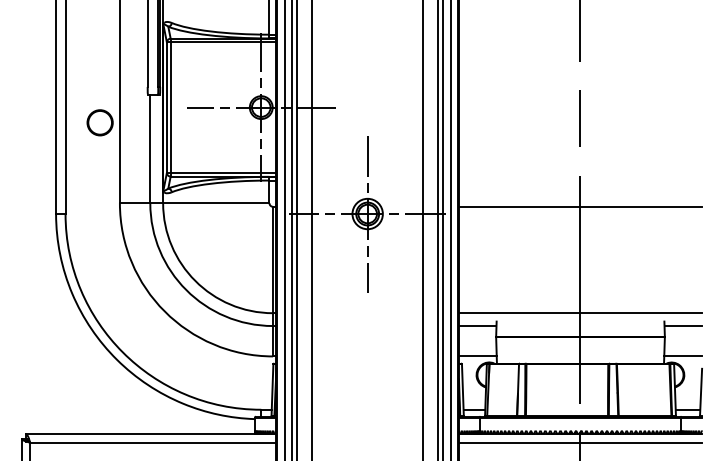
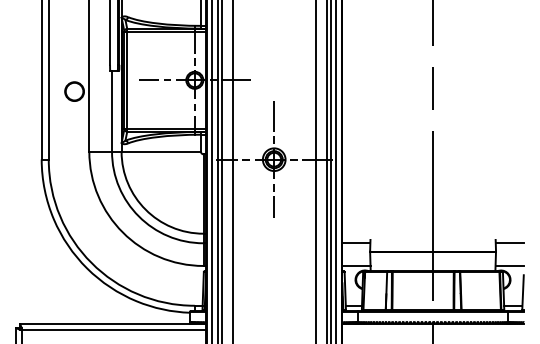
line: (579, 207) -> (432, 154), removed
line: (579, 312) -> (432, 233), removed
line: (579, 442) -> (432, 330), removed

